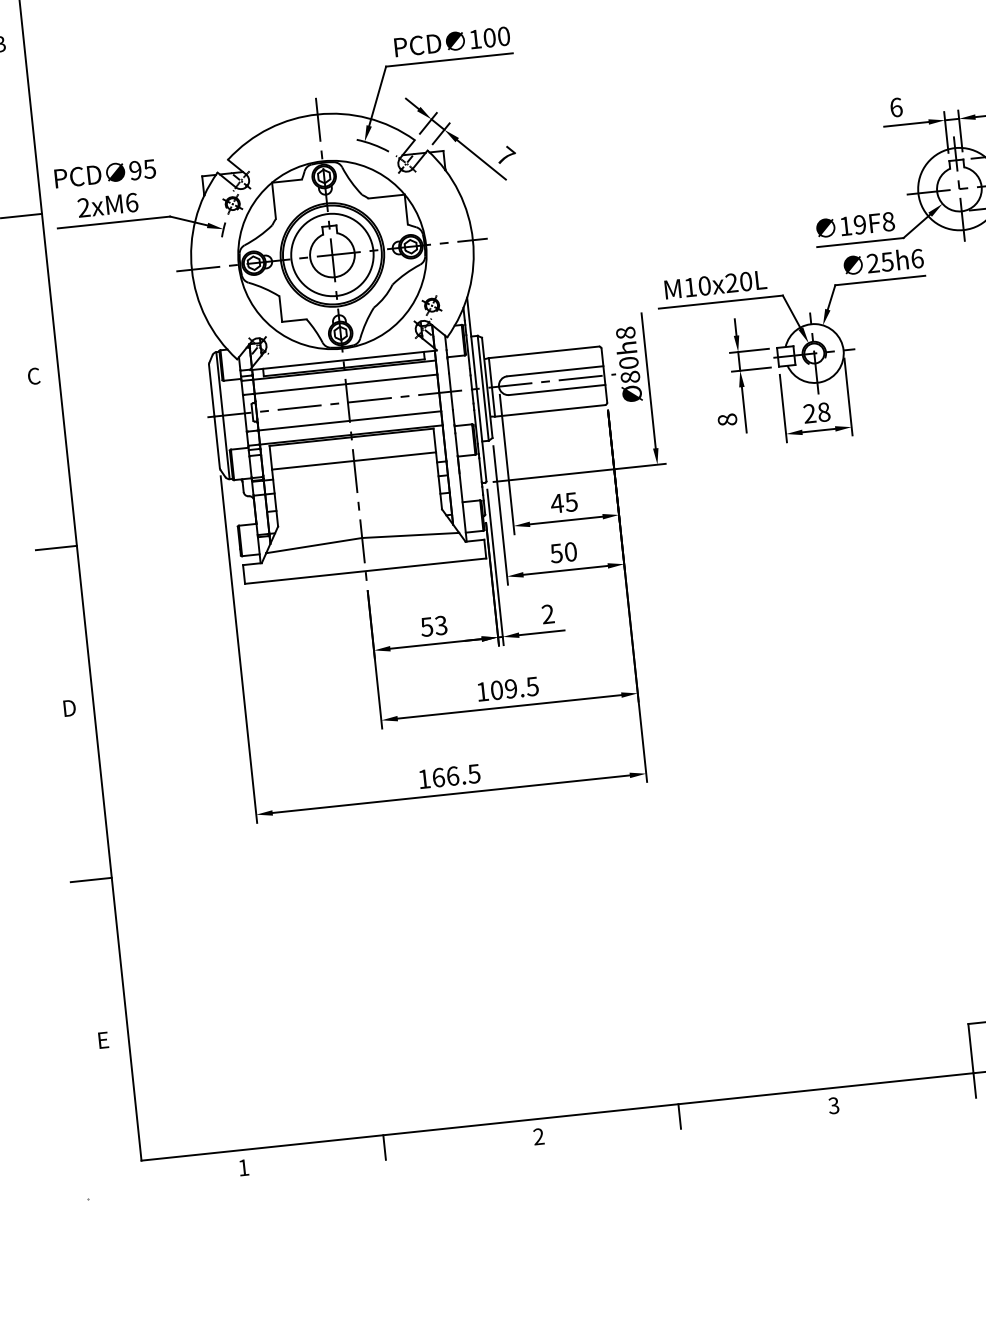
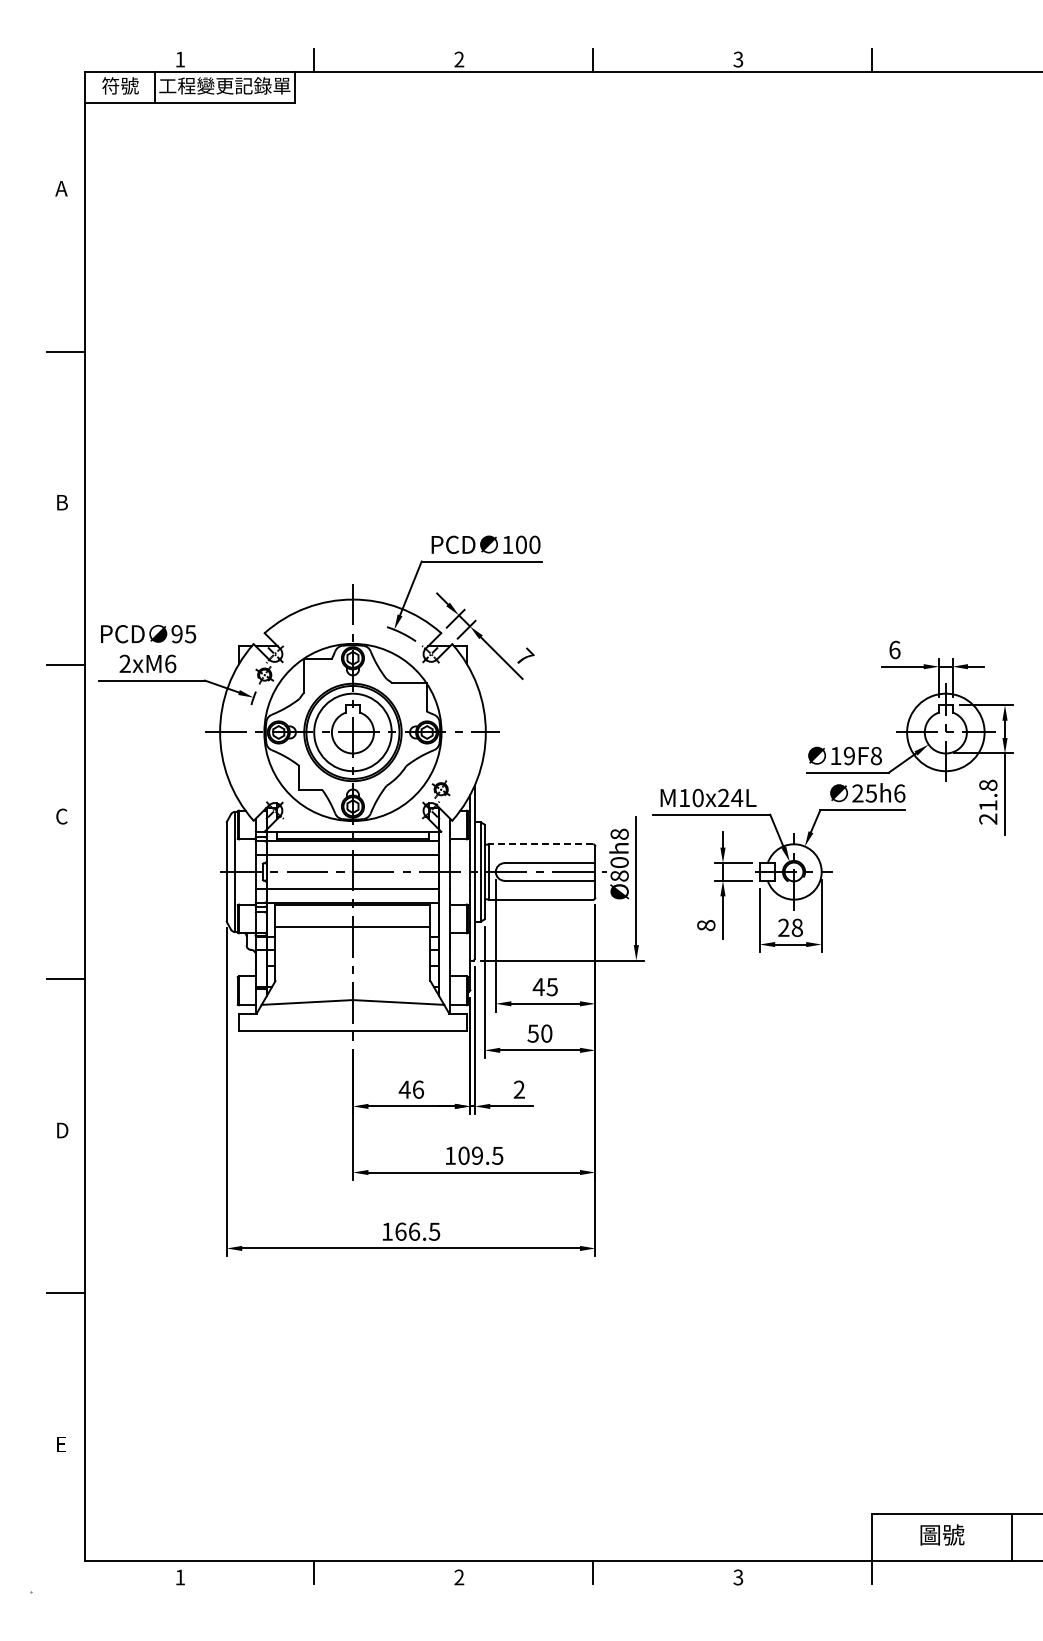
text: (746, 281) -> (737, 797), M10x20L -> M10x24L
line: (543, 352) -> (540, 844), solid -> dashed
text: (434, 626) -> (411, 1089), 53 -> 46

